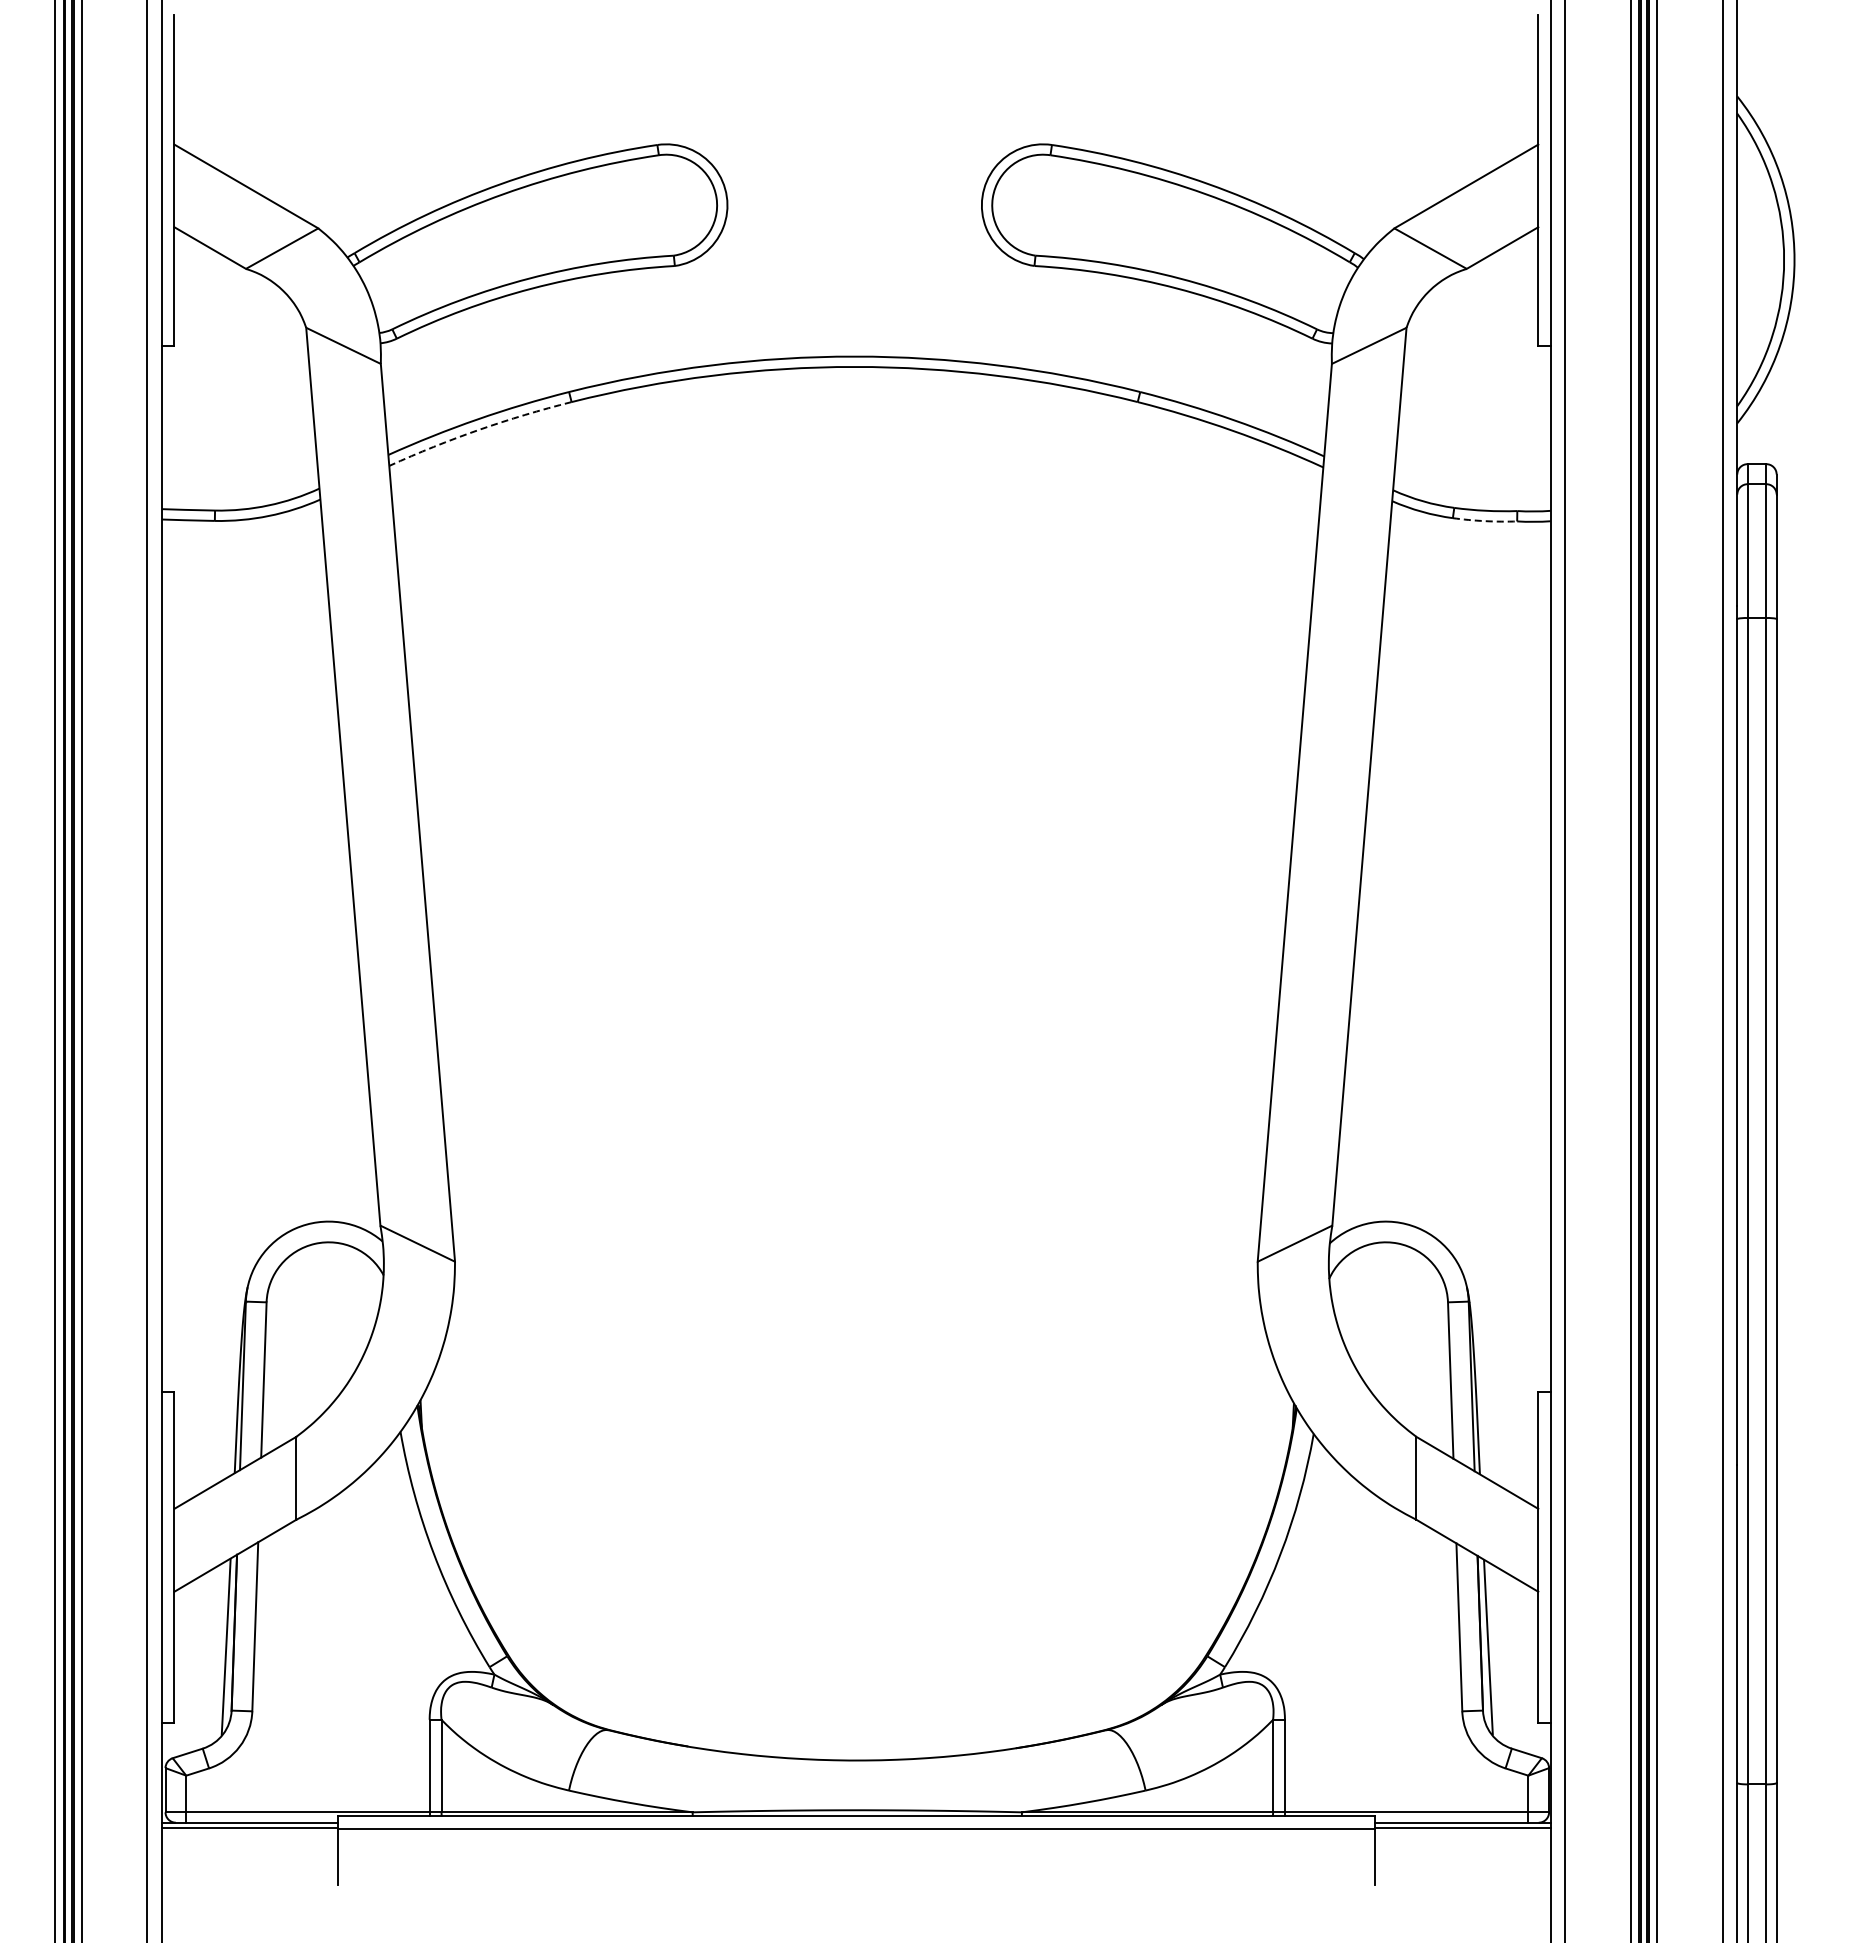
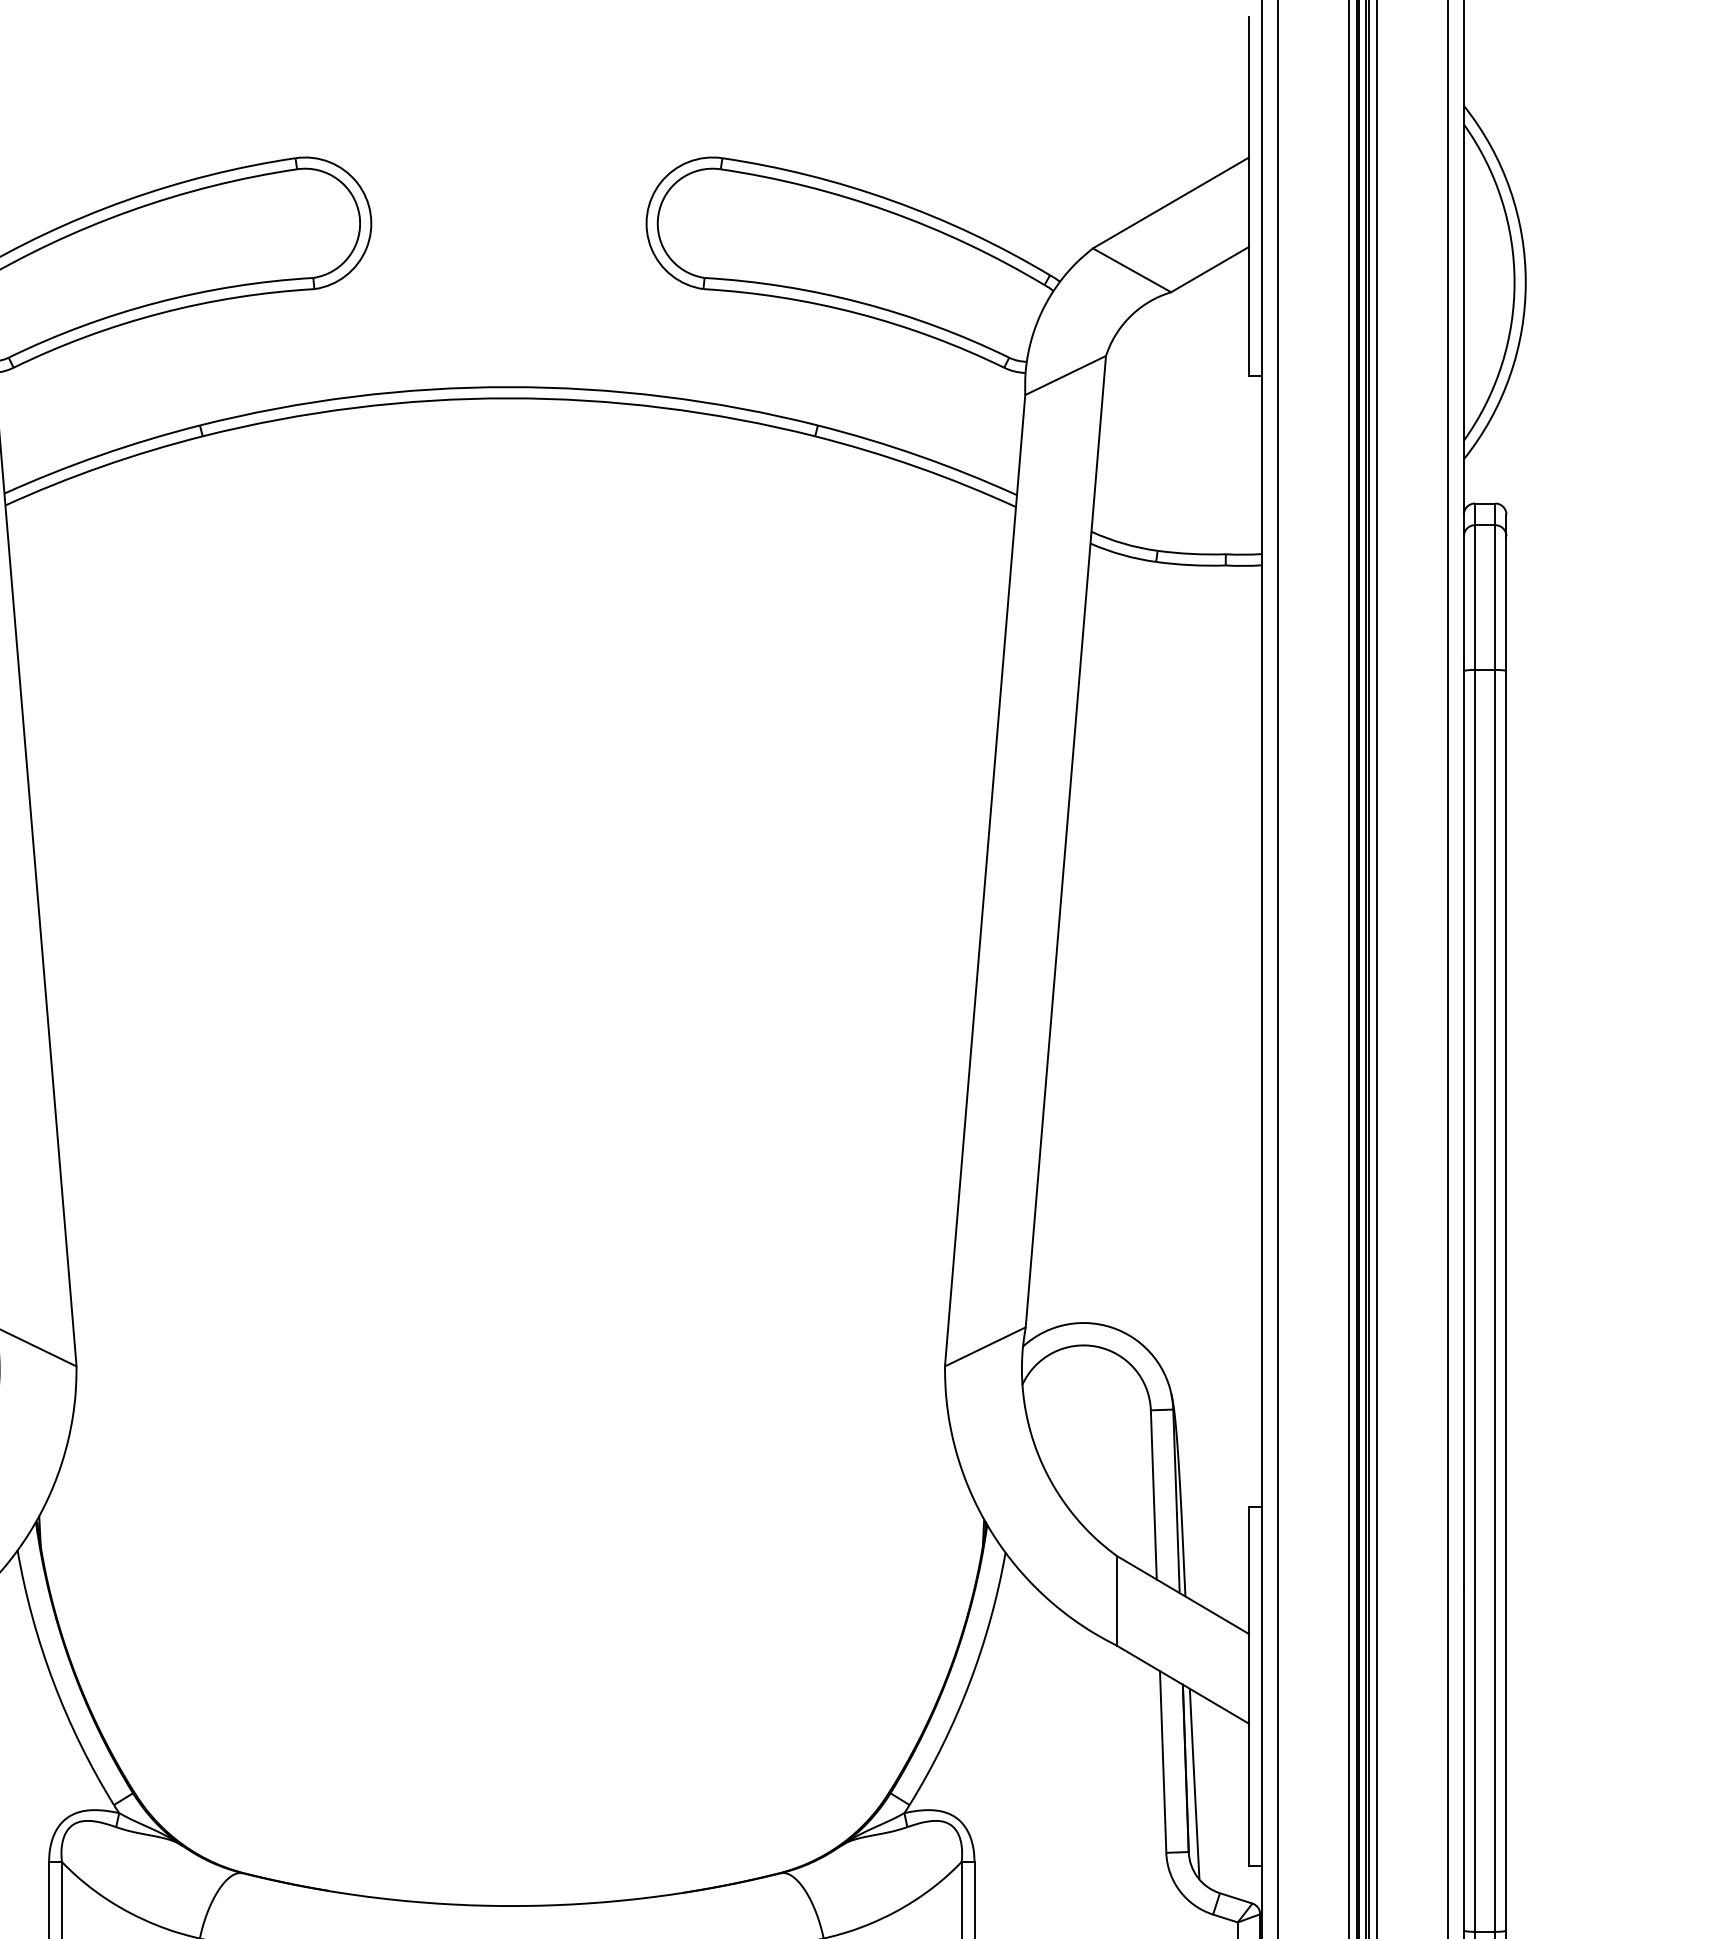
arc: (479, 429) -> (103, 466), dashed -> solid
arc: (1484, 521) -> (1190, 565), dashed -> solid

